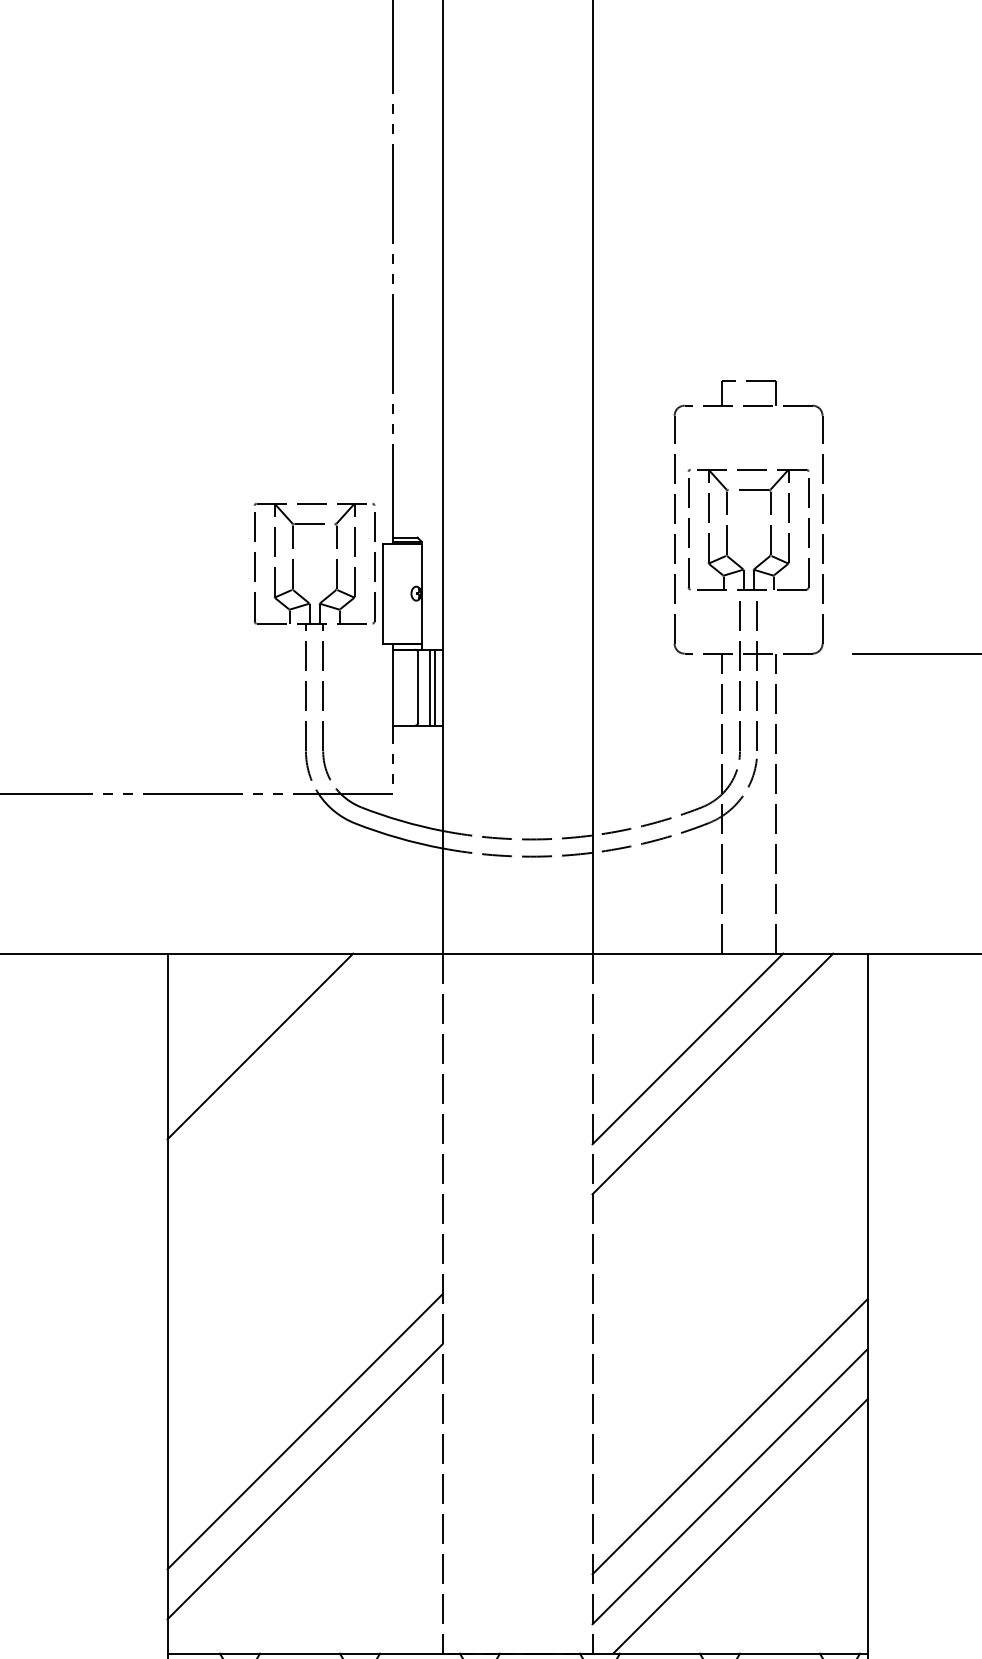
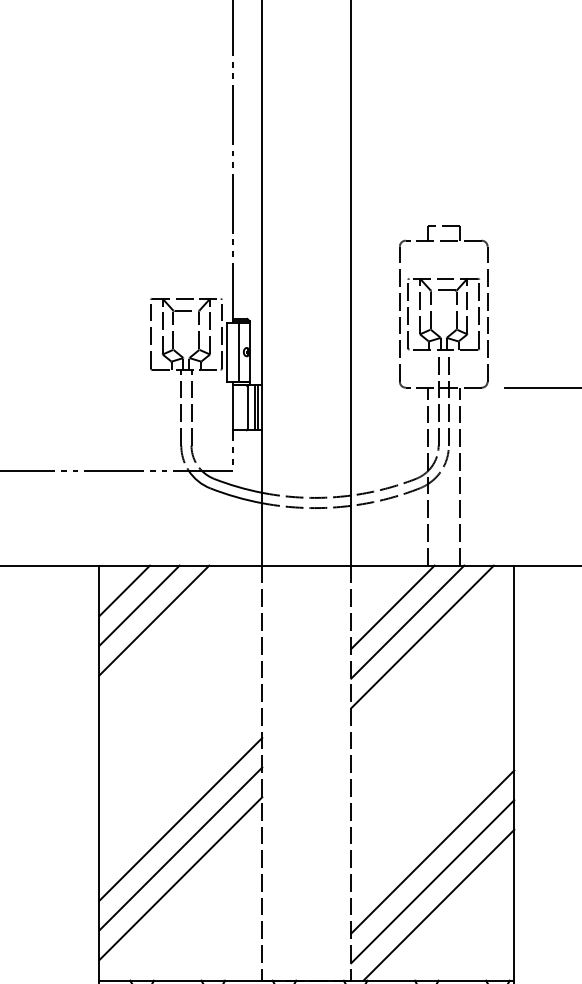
line: (402, 592) -> (238, 351), added
line: (210, 995) -> (124, 590), added
line: (235, 1020) -> (139, 605), added
line: (662, 1024) -> (392, 607), added
line: (304, 1381) -> (180, 819), added

